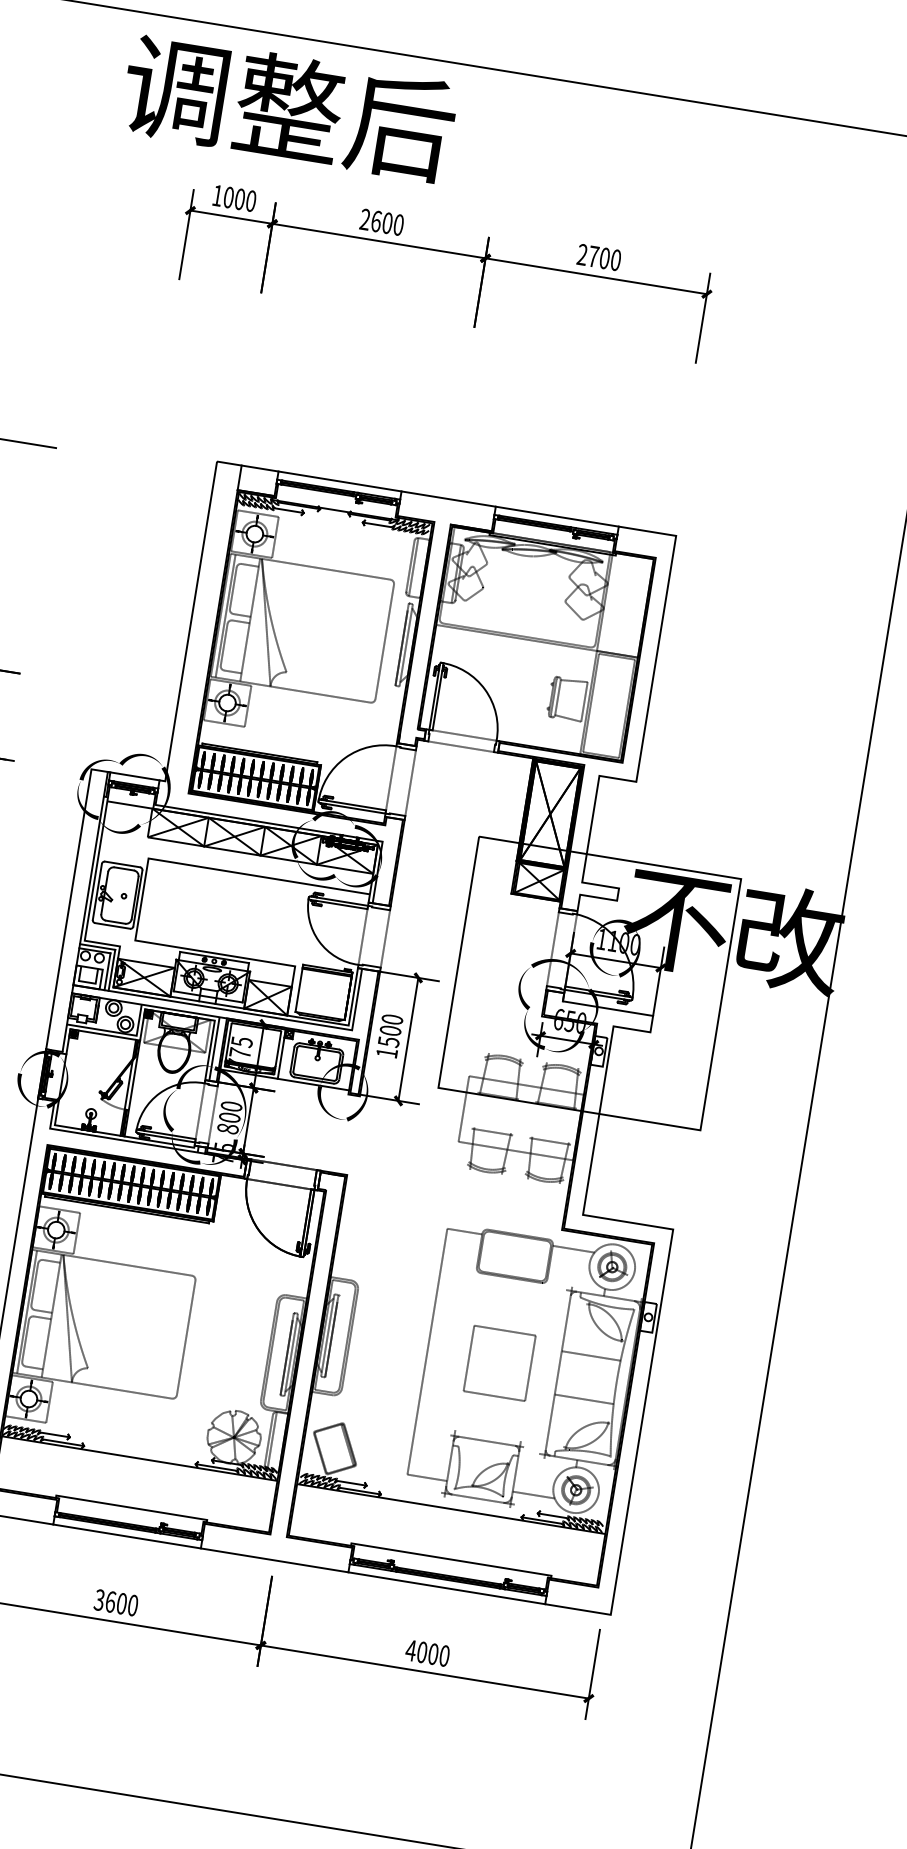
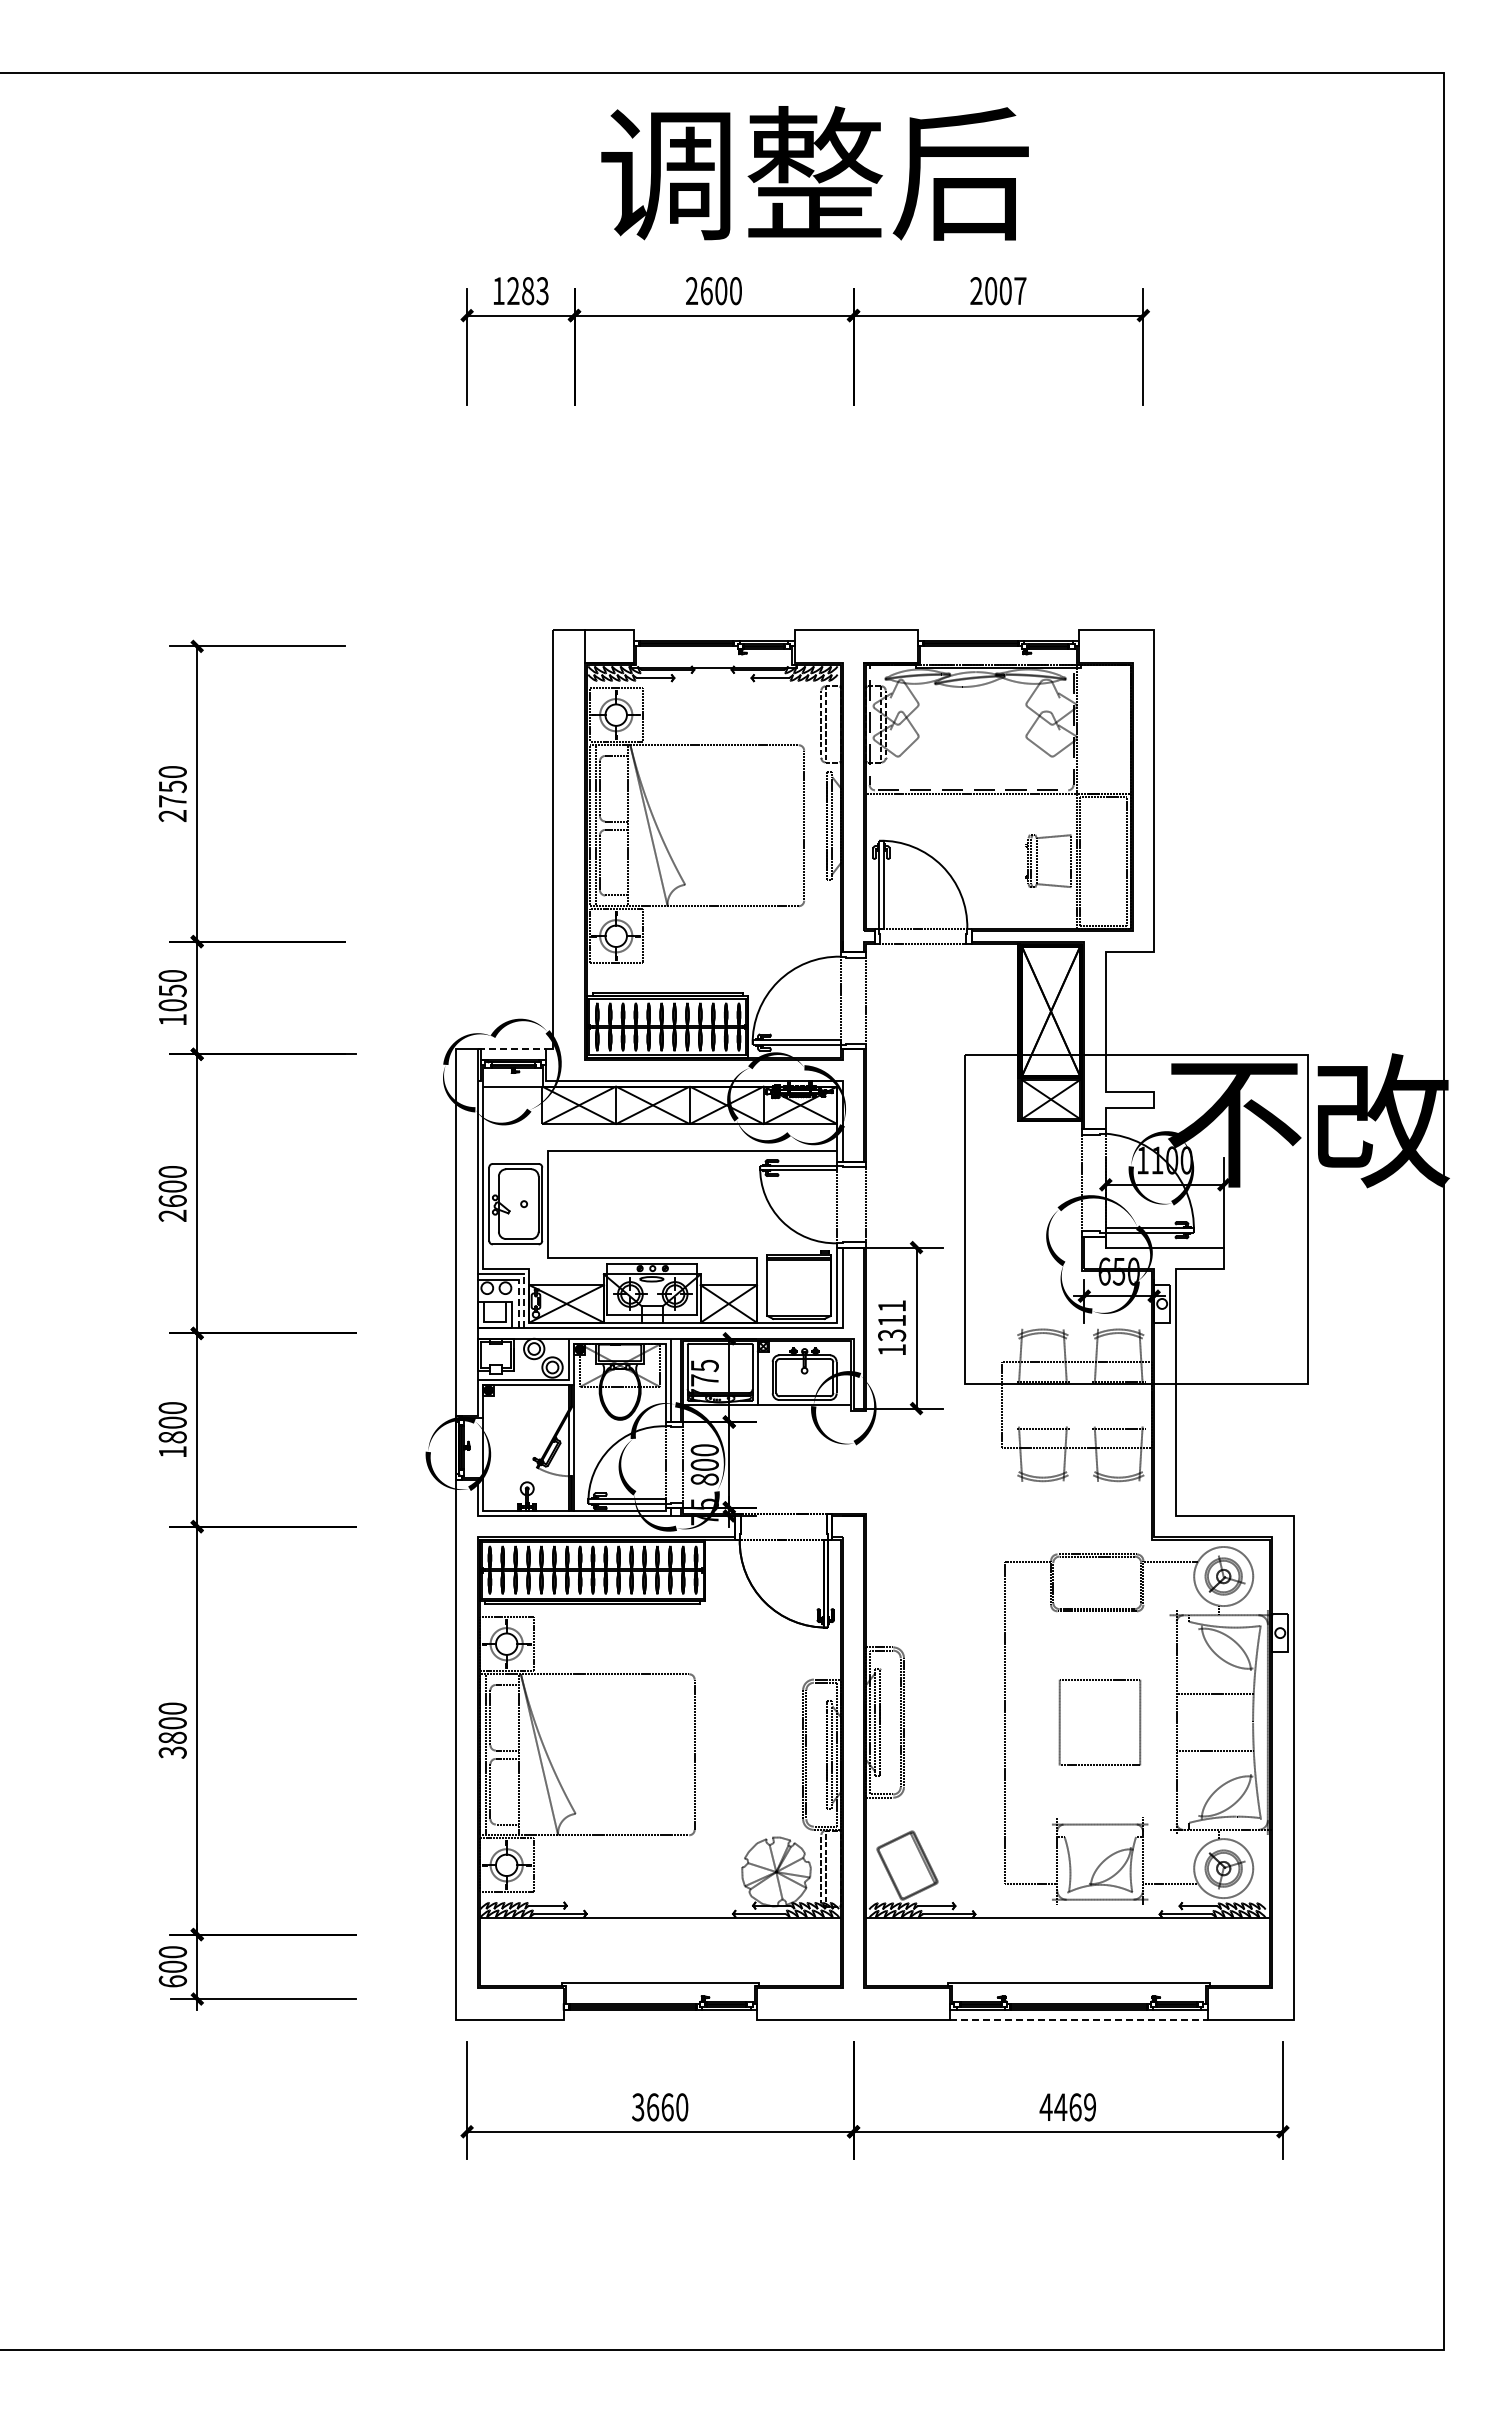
text: (288, 108) -> (814, 173), moved
text: (239, 199) -> (527, 291), 1000 -> 1283
text: (604, 258) -> (1005, 291), 2700 -> 2007
line: (339, 481) -> (713, 630), removed
line: (556, 516) -> (997, 630), removed
line: (133, 775) -> (511, 1048), solid -> dashed
line: (112, 970) -> (524, 1301), solid -> dashed
line: (107, 971) -> (518, 1303), solid -> dashed
text: (390, 1030) -> (892, 1320), 1500 -> 1311
line: (126, 1536) -> (659, 2020), removed
line: (446, 1588) -> (1078, 2020), solid -> dashed
text: (121, 1603) -> (667, 2107), 3600 -> 3660
text: (433, 1654) -> (1075, 2107), 4000 -> 4469

